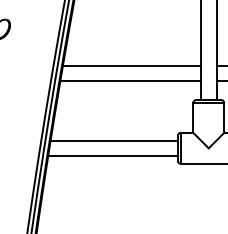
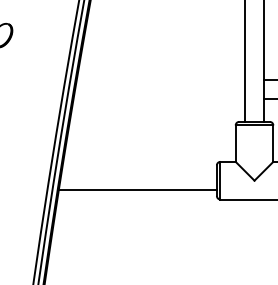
line: (131, 65) -> (160, 79), removed
line: (130, 81) -> (159, 99), removed
line: (113, 140) -> (138, 171), removed

